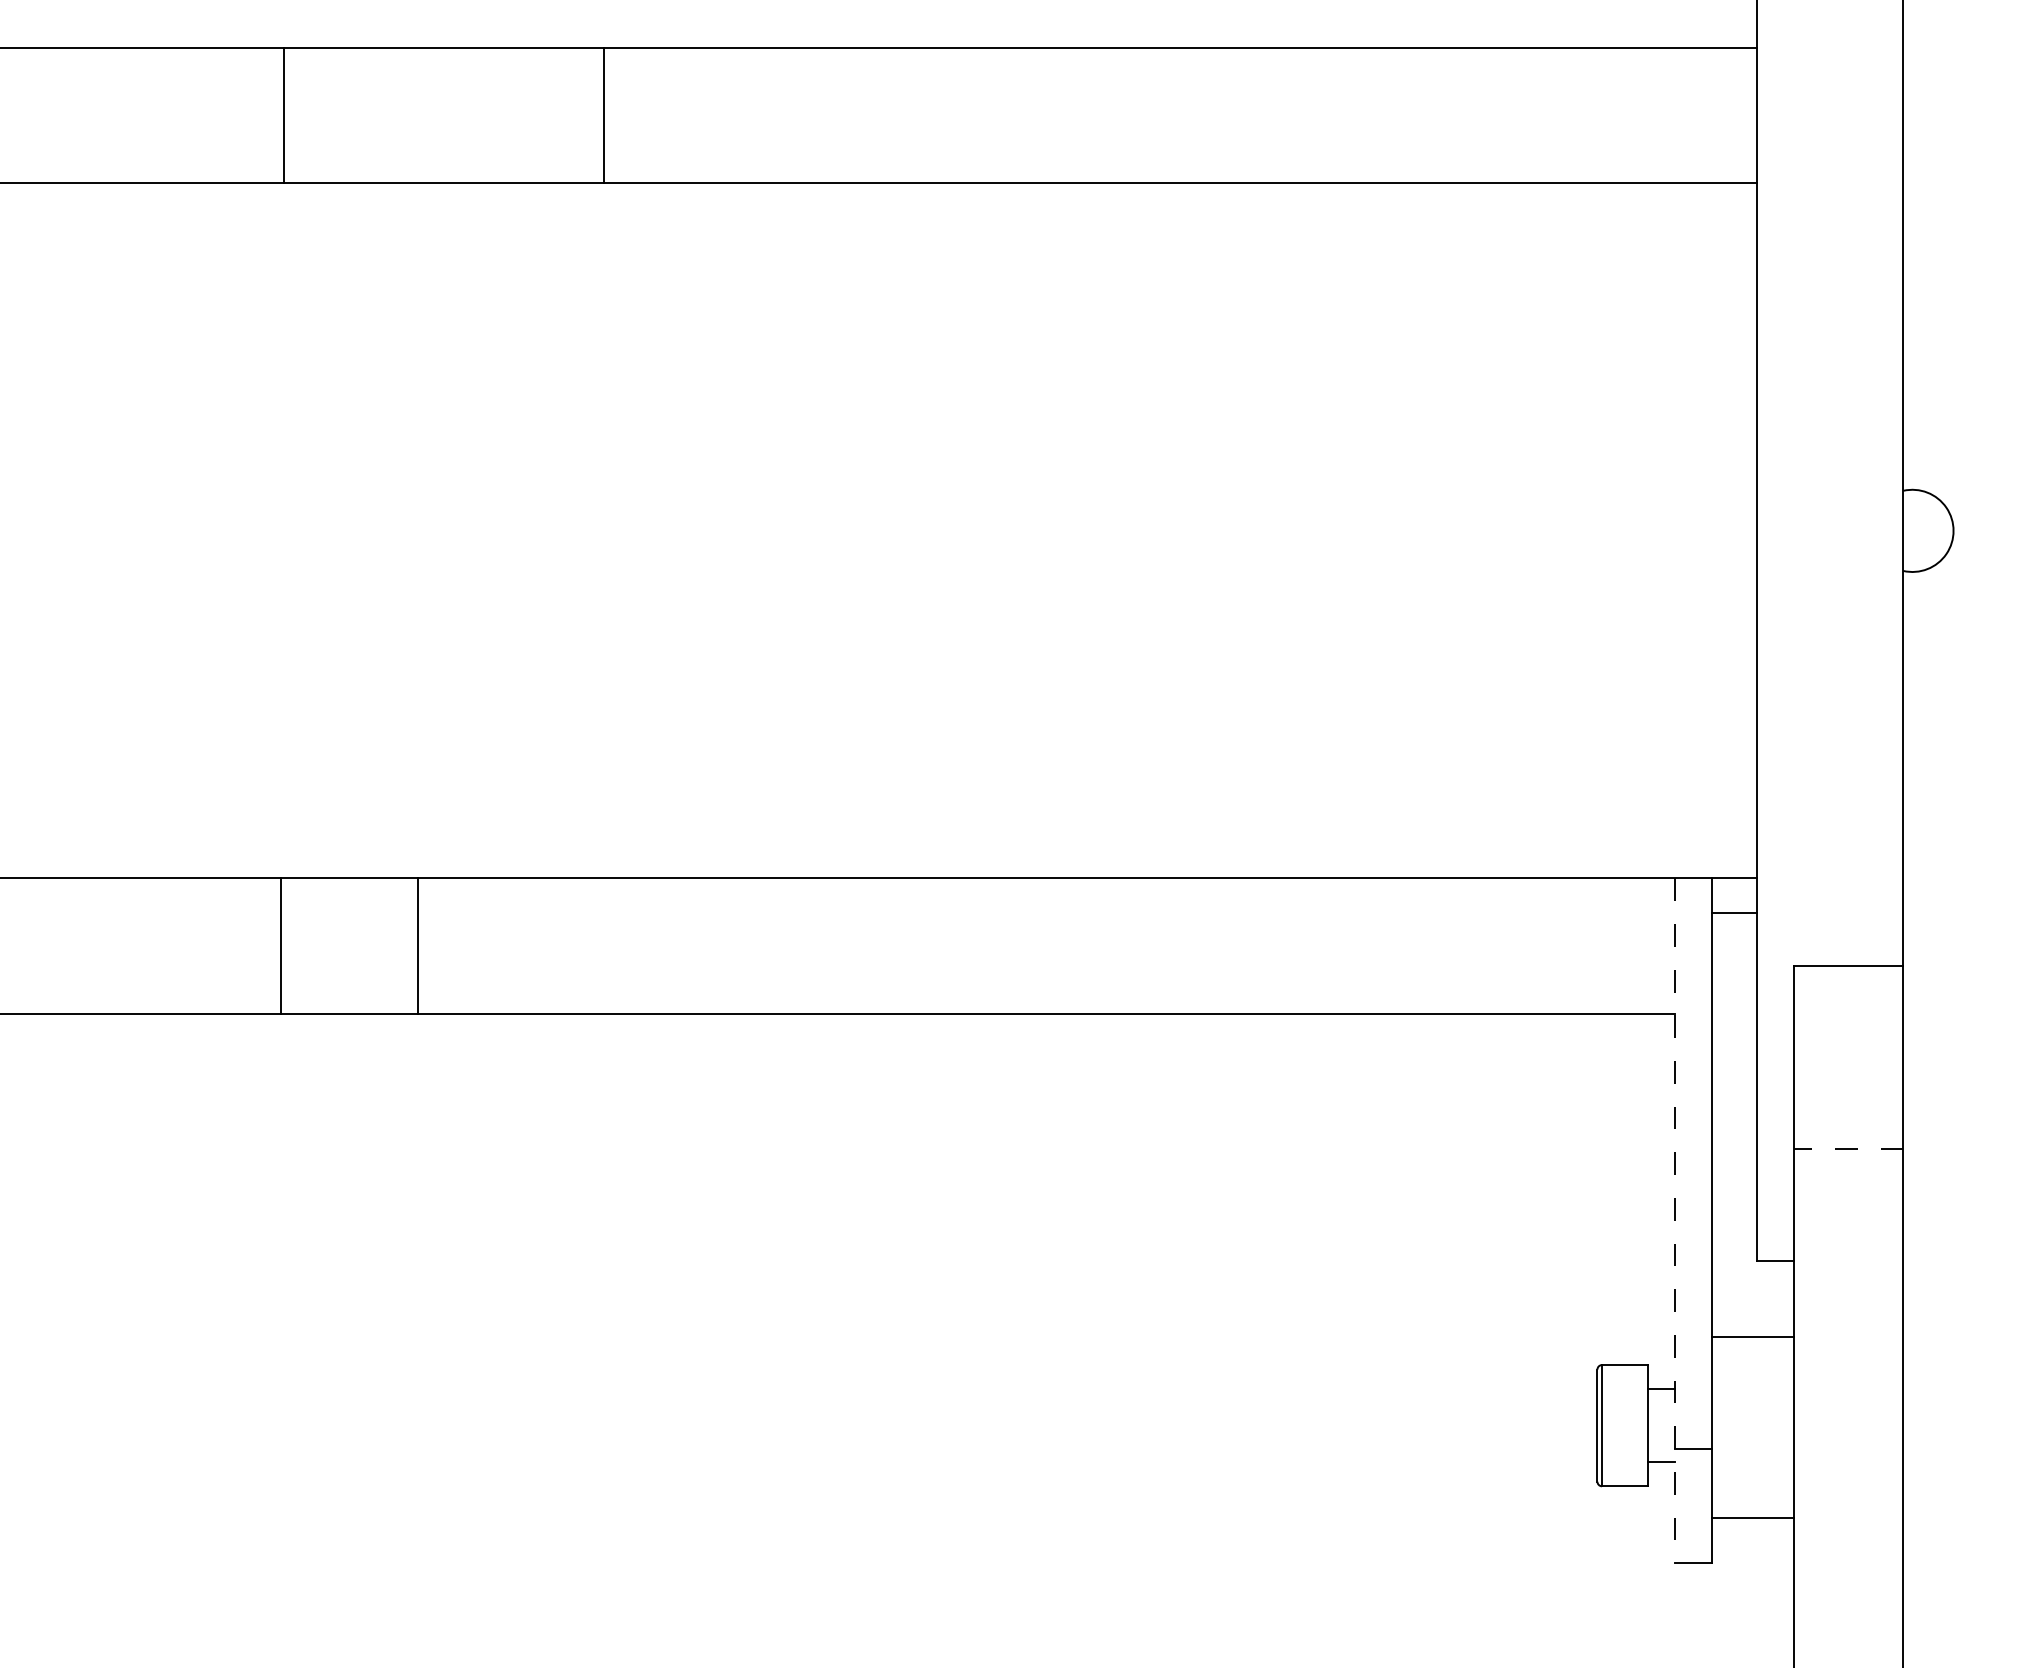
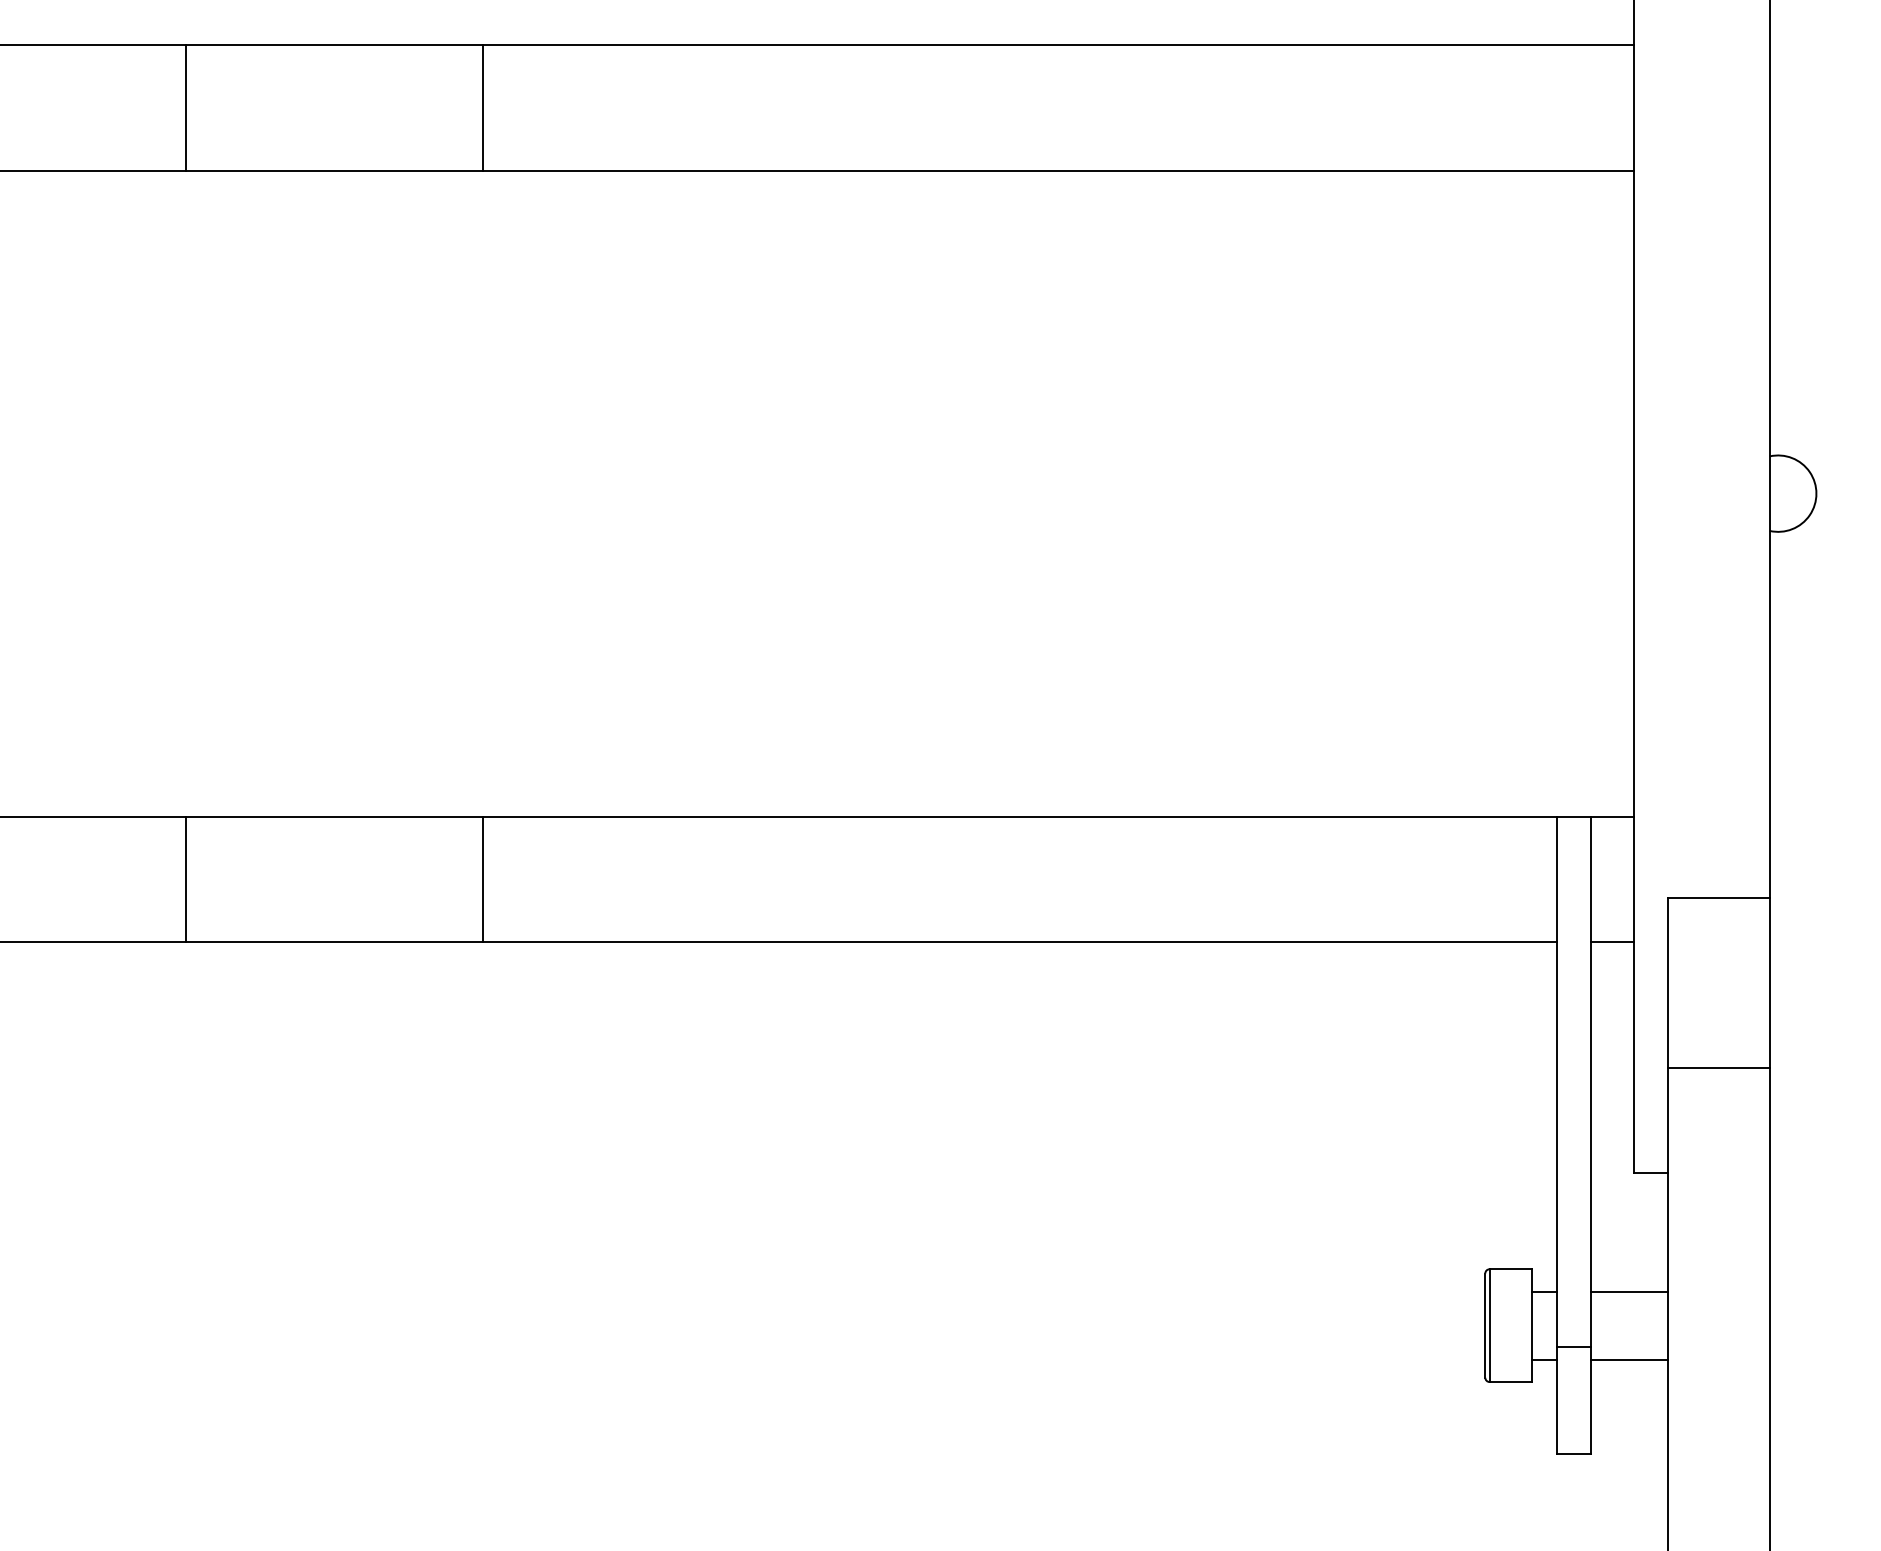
line: (284, 115) -> (186, 107), moved
line: (603, 115) -> (483, 107), moved
line: (1734, 912) -> (1612, 942), moved
line: (281, 945) -> (186, 879), moved
line: (417, 945) -> (483, 879), moved
line: (1848, 1148) -> (1718, 1067), dashed -> solid
line: (1675, 1221) -> (1557, 1135), dashed -> solid
line: (1752, 1337) -> (1629, 1292), moved
line: (1752, 1518) -> (1629, 1359), moved

